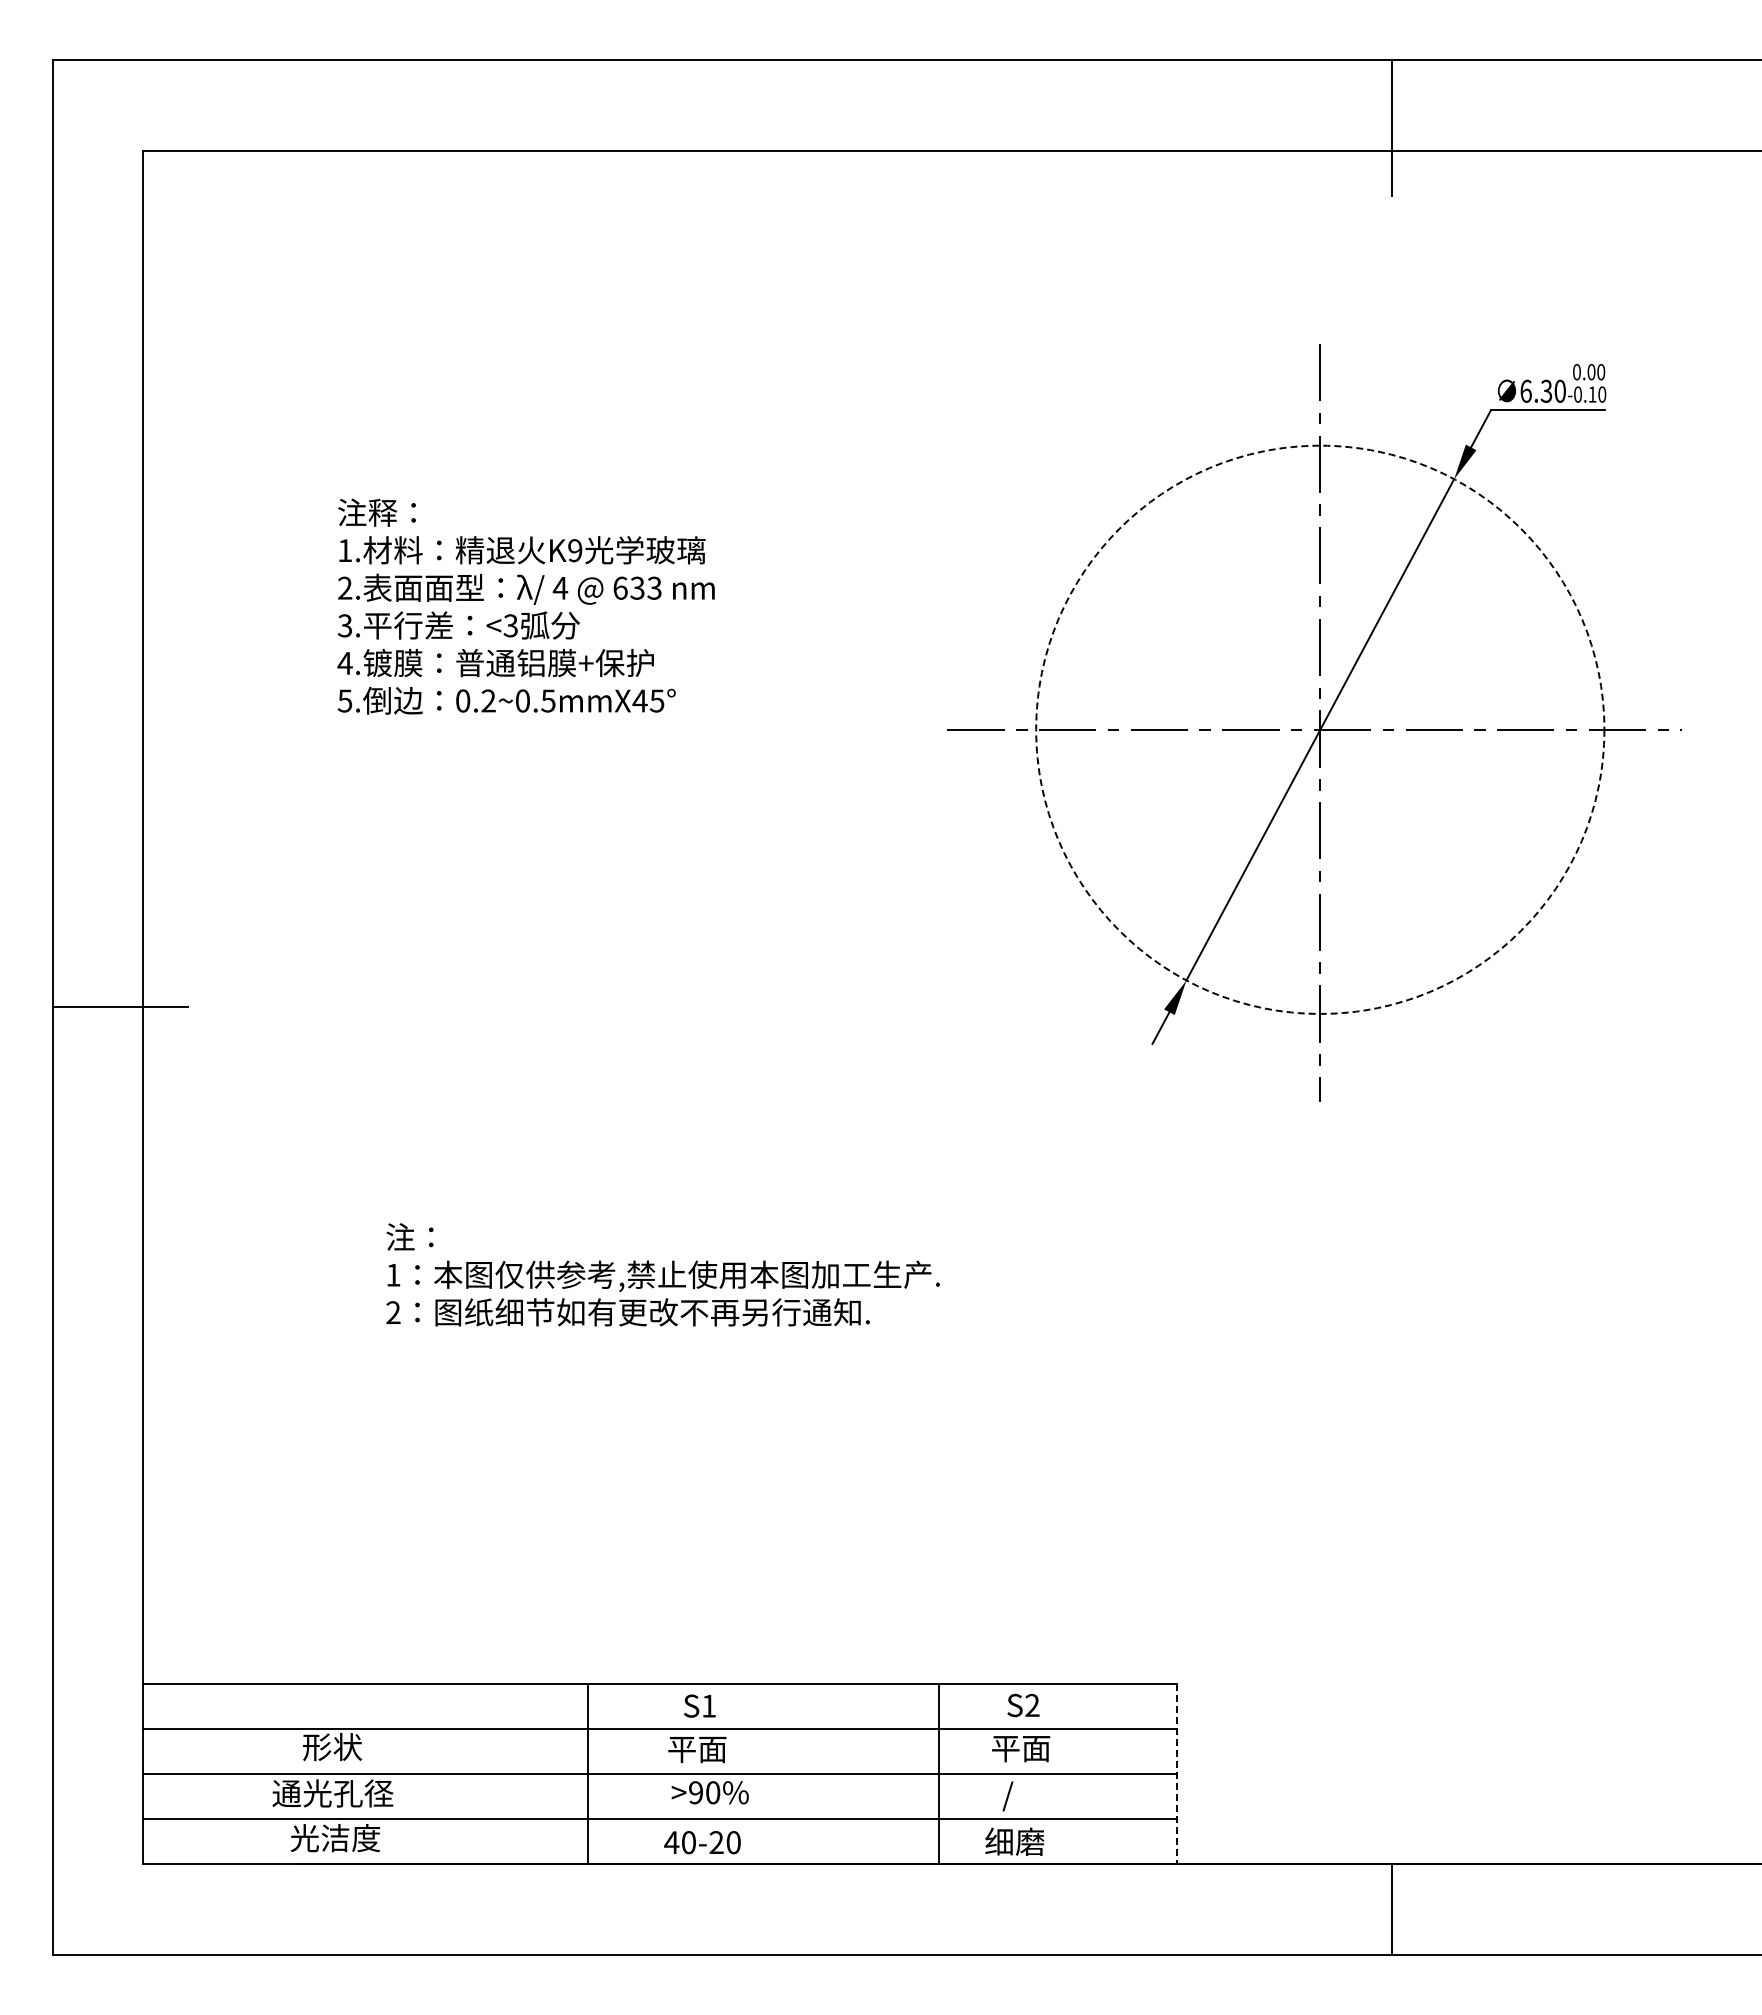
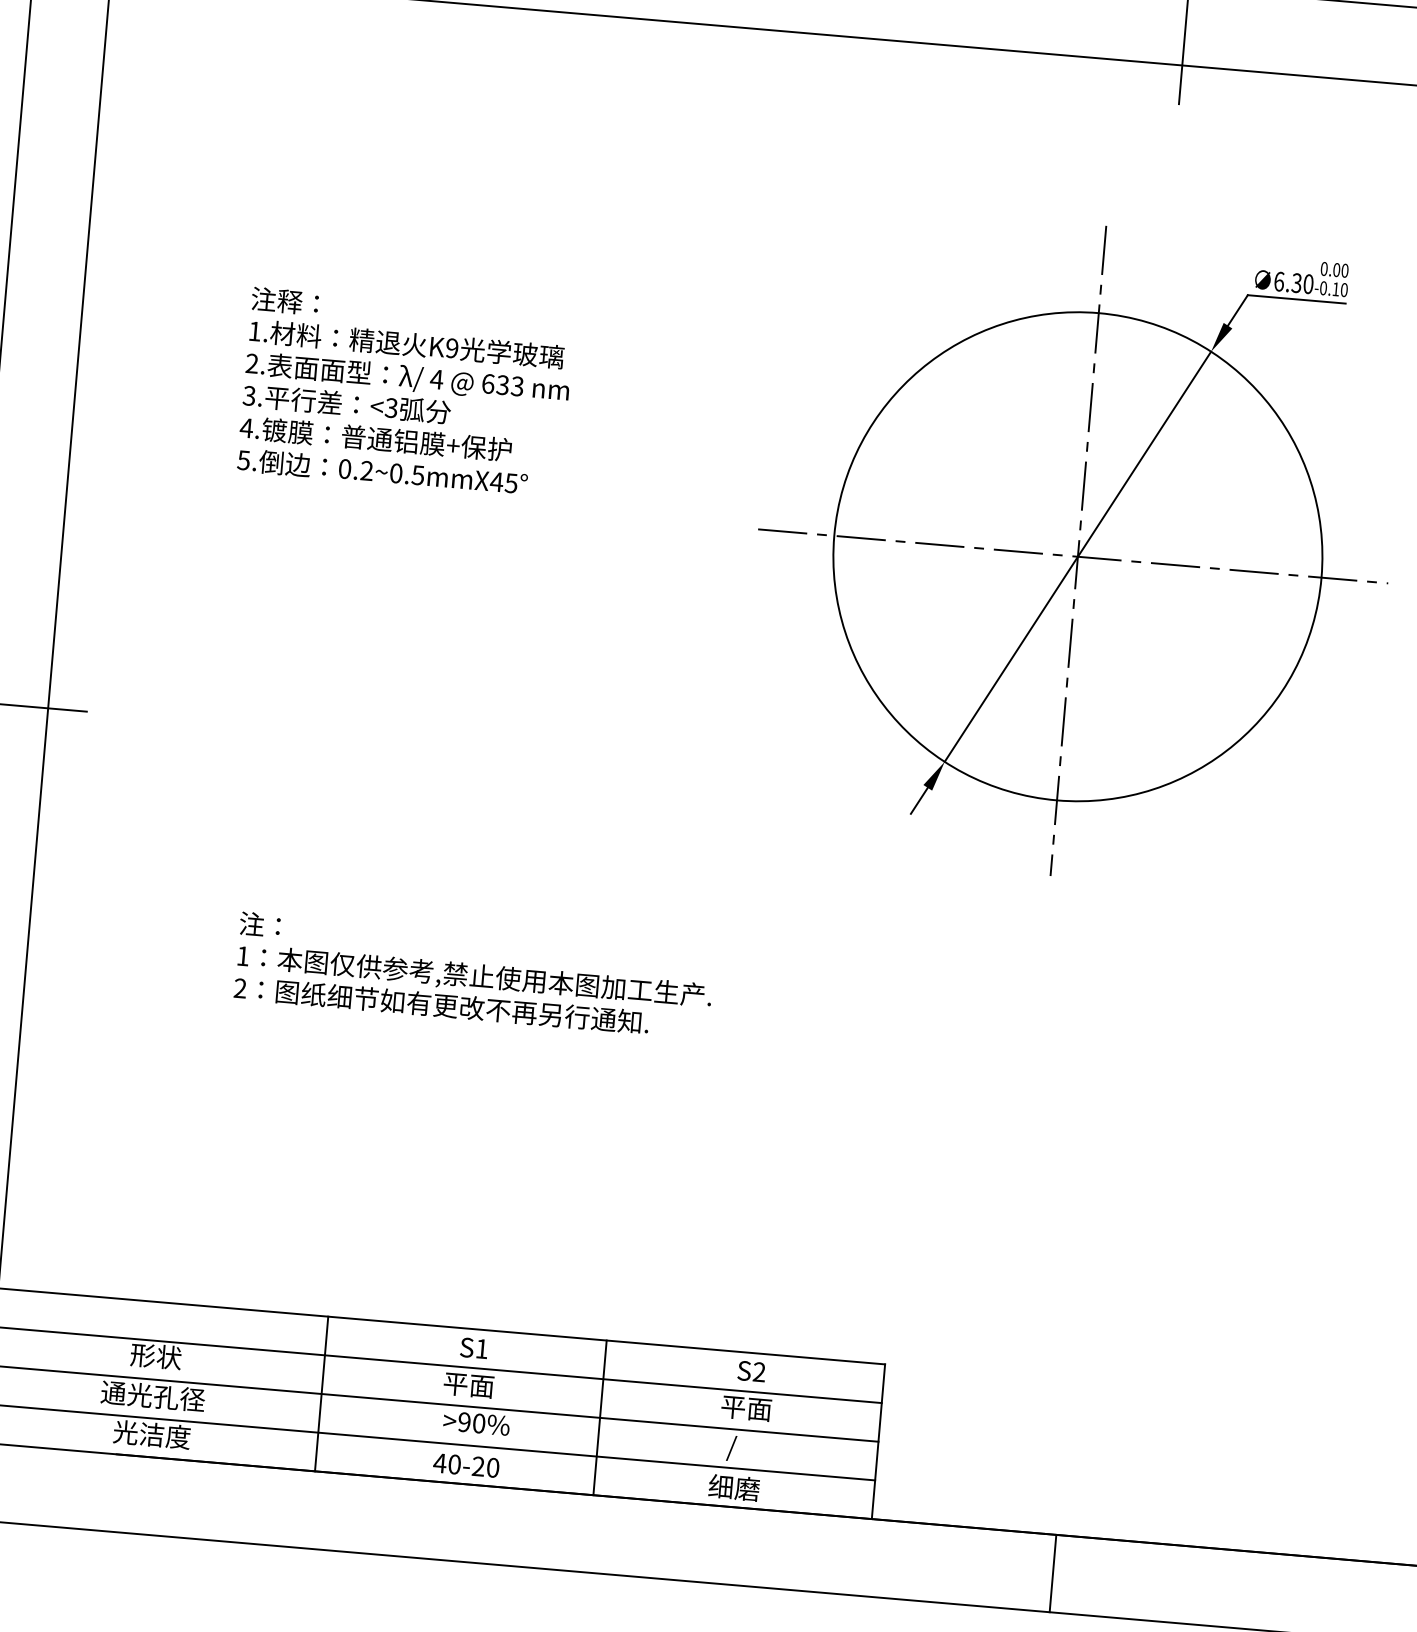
circle: (1320, 729) -> (1078, 556), dashed -> solid
line: (587, 1773) -> (321, 1393), moved
line: (938, 1773) -> (600, 1417), moved
line: (1177, 1774) -> (878, 1442), dashed -> solid

